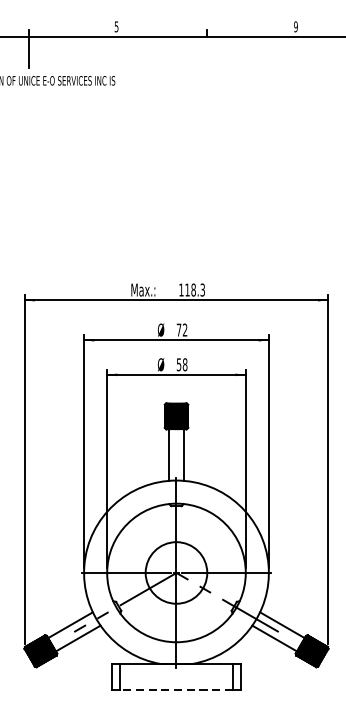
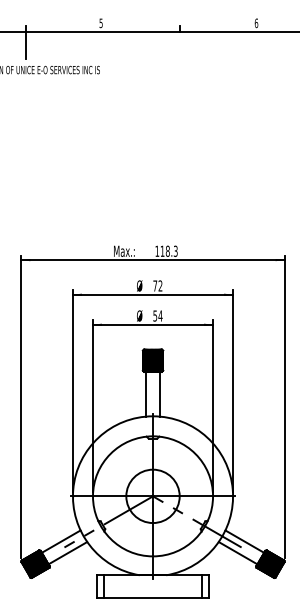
text: (295, 25) -> (256, 22), 9 -> 6
text: (185, 364) -> (160, 315), 58 -> 54
line: (177, 689) -> (153, 597), dashed -> solid

